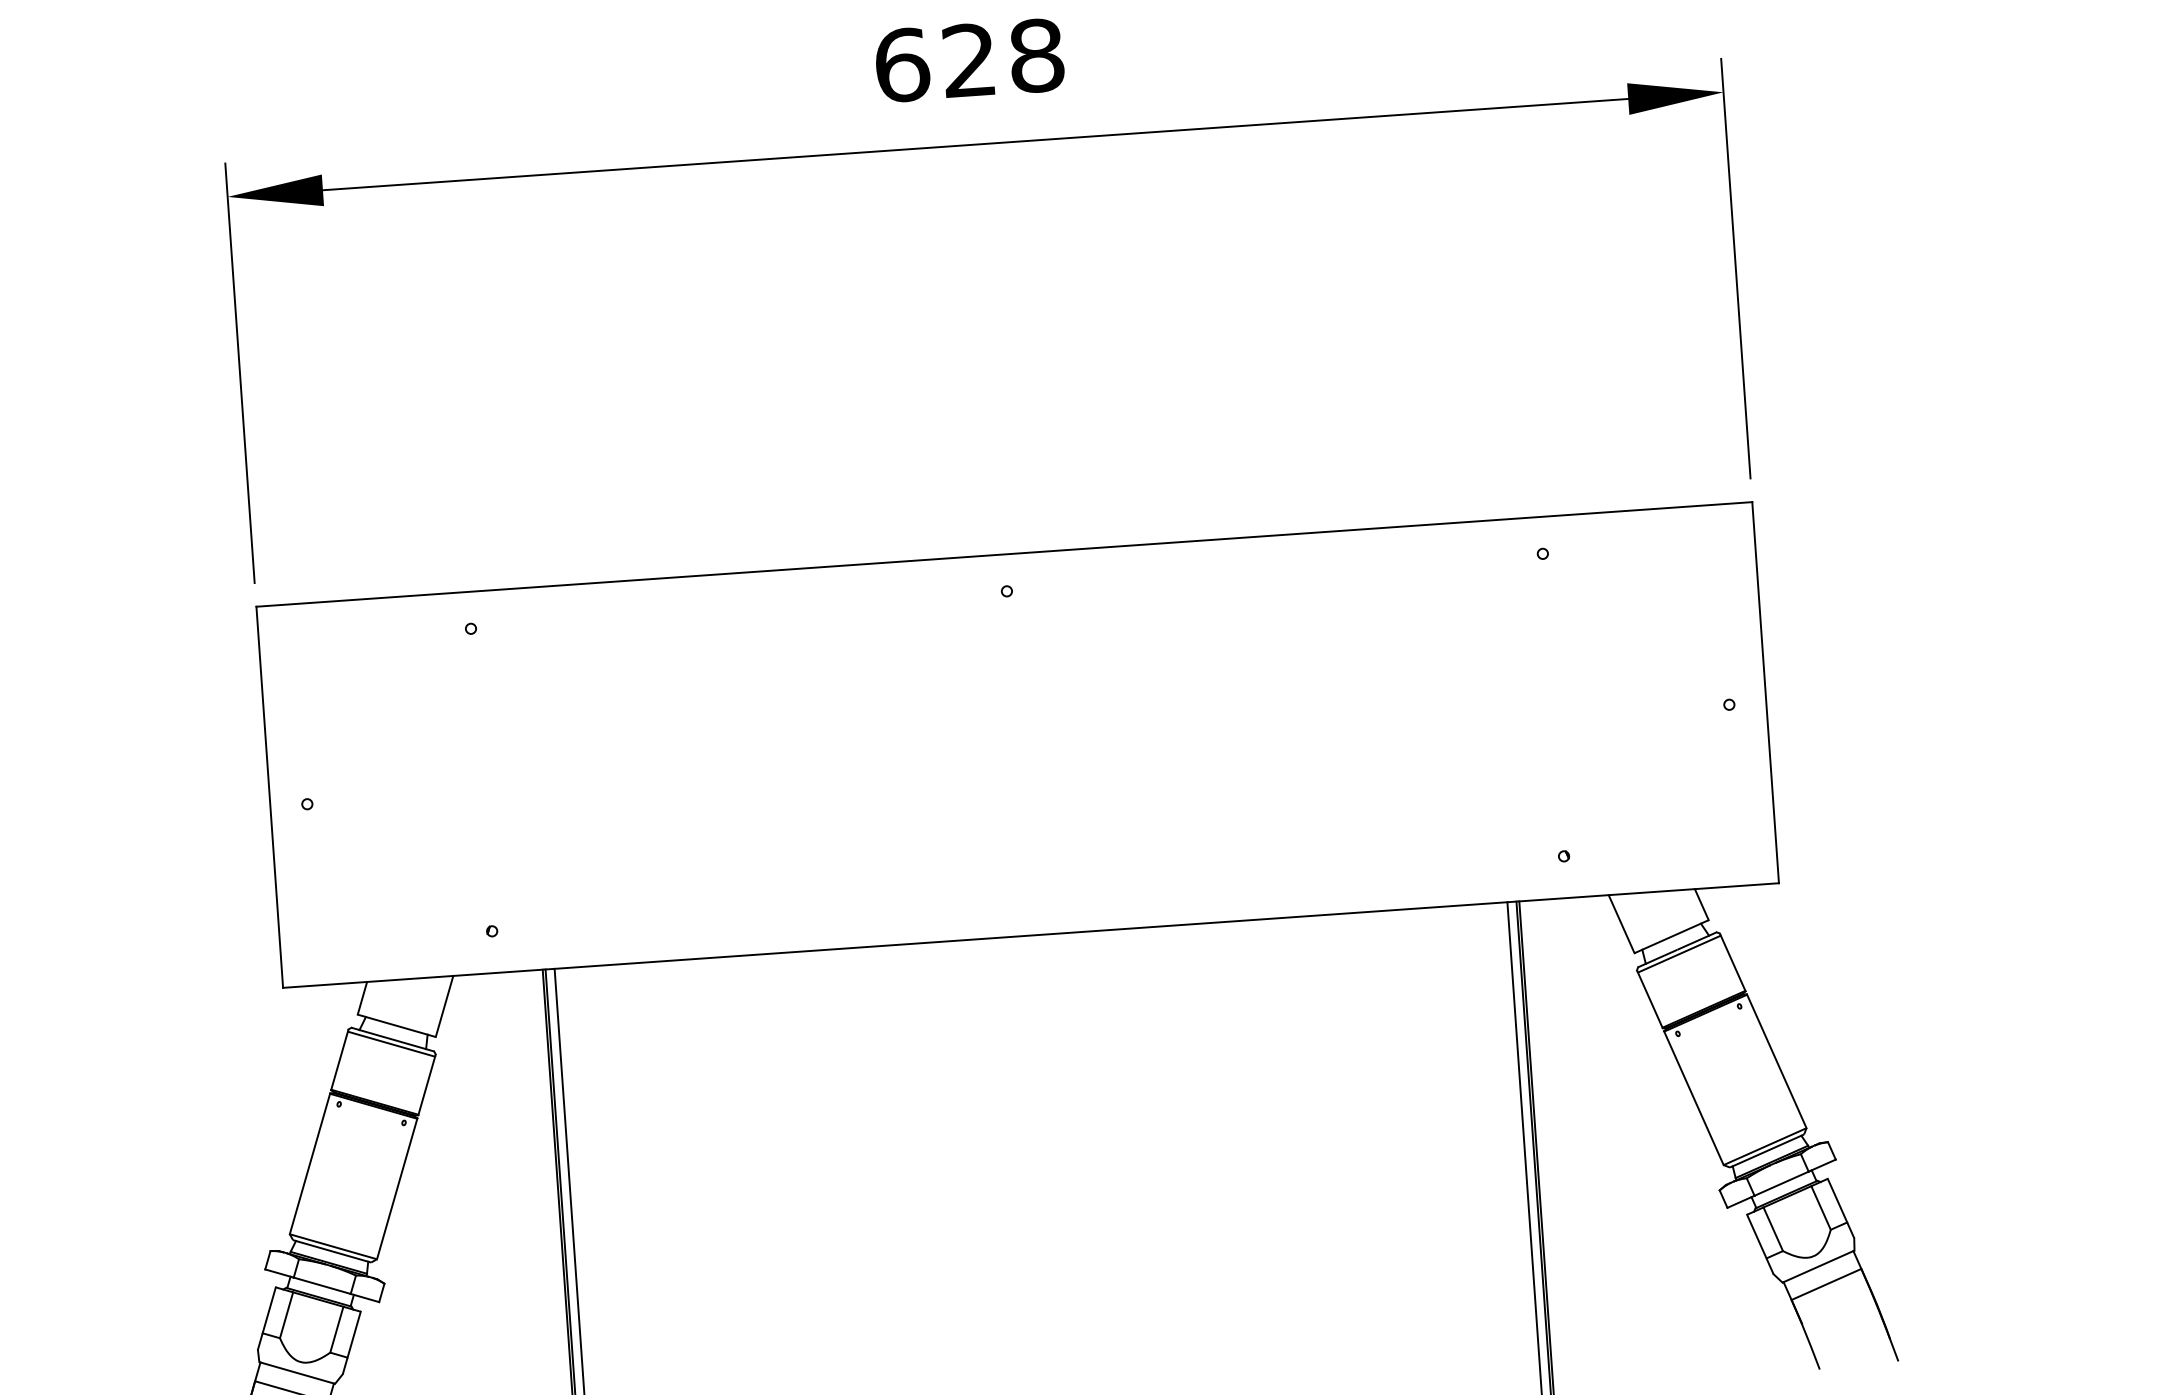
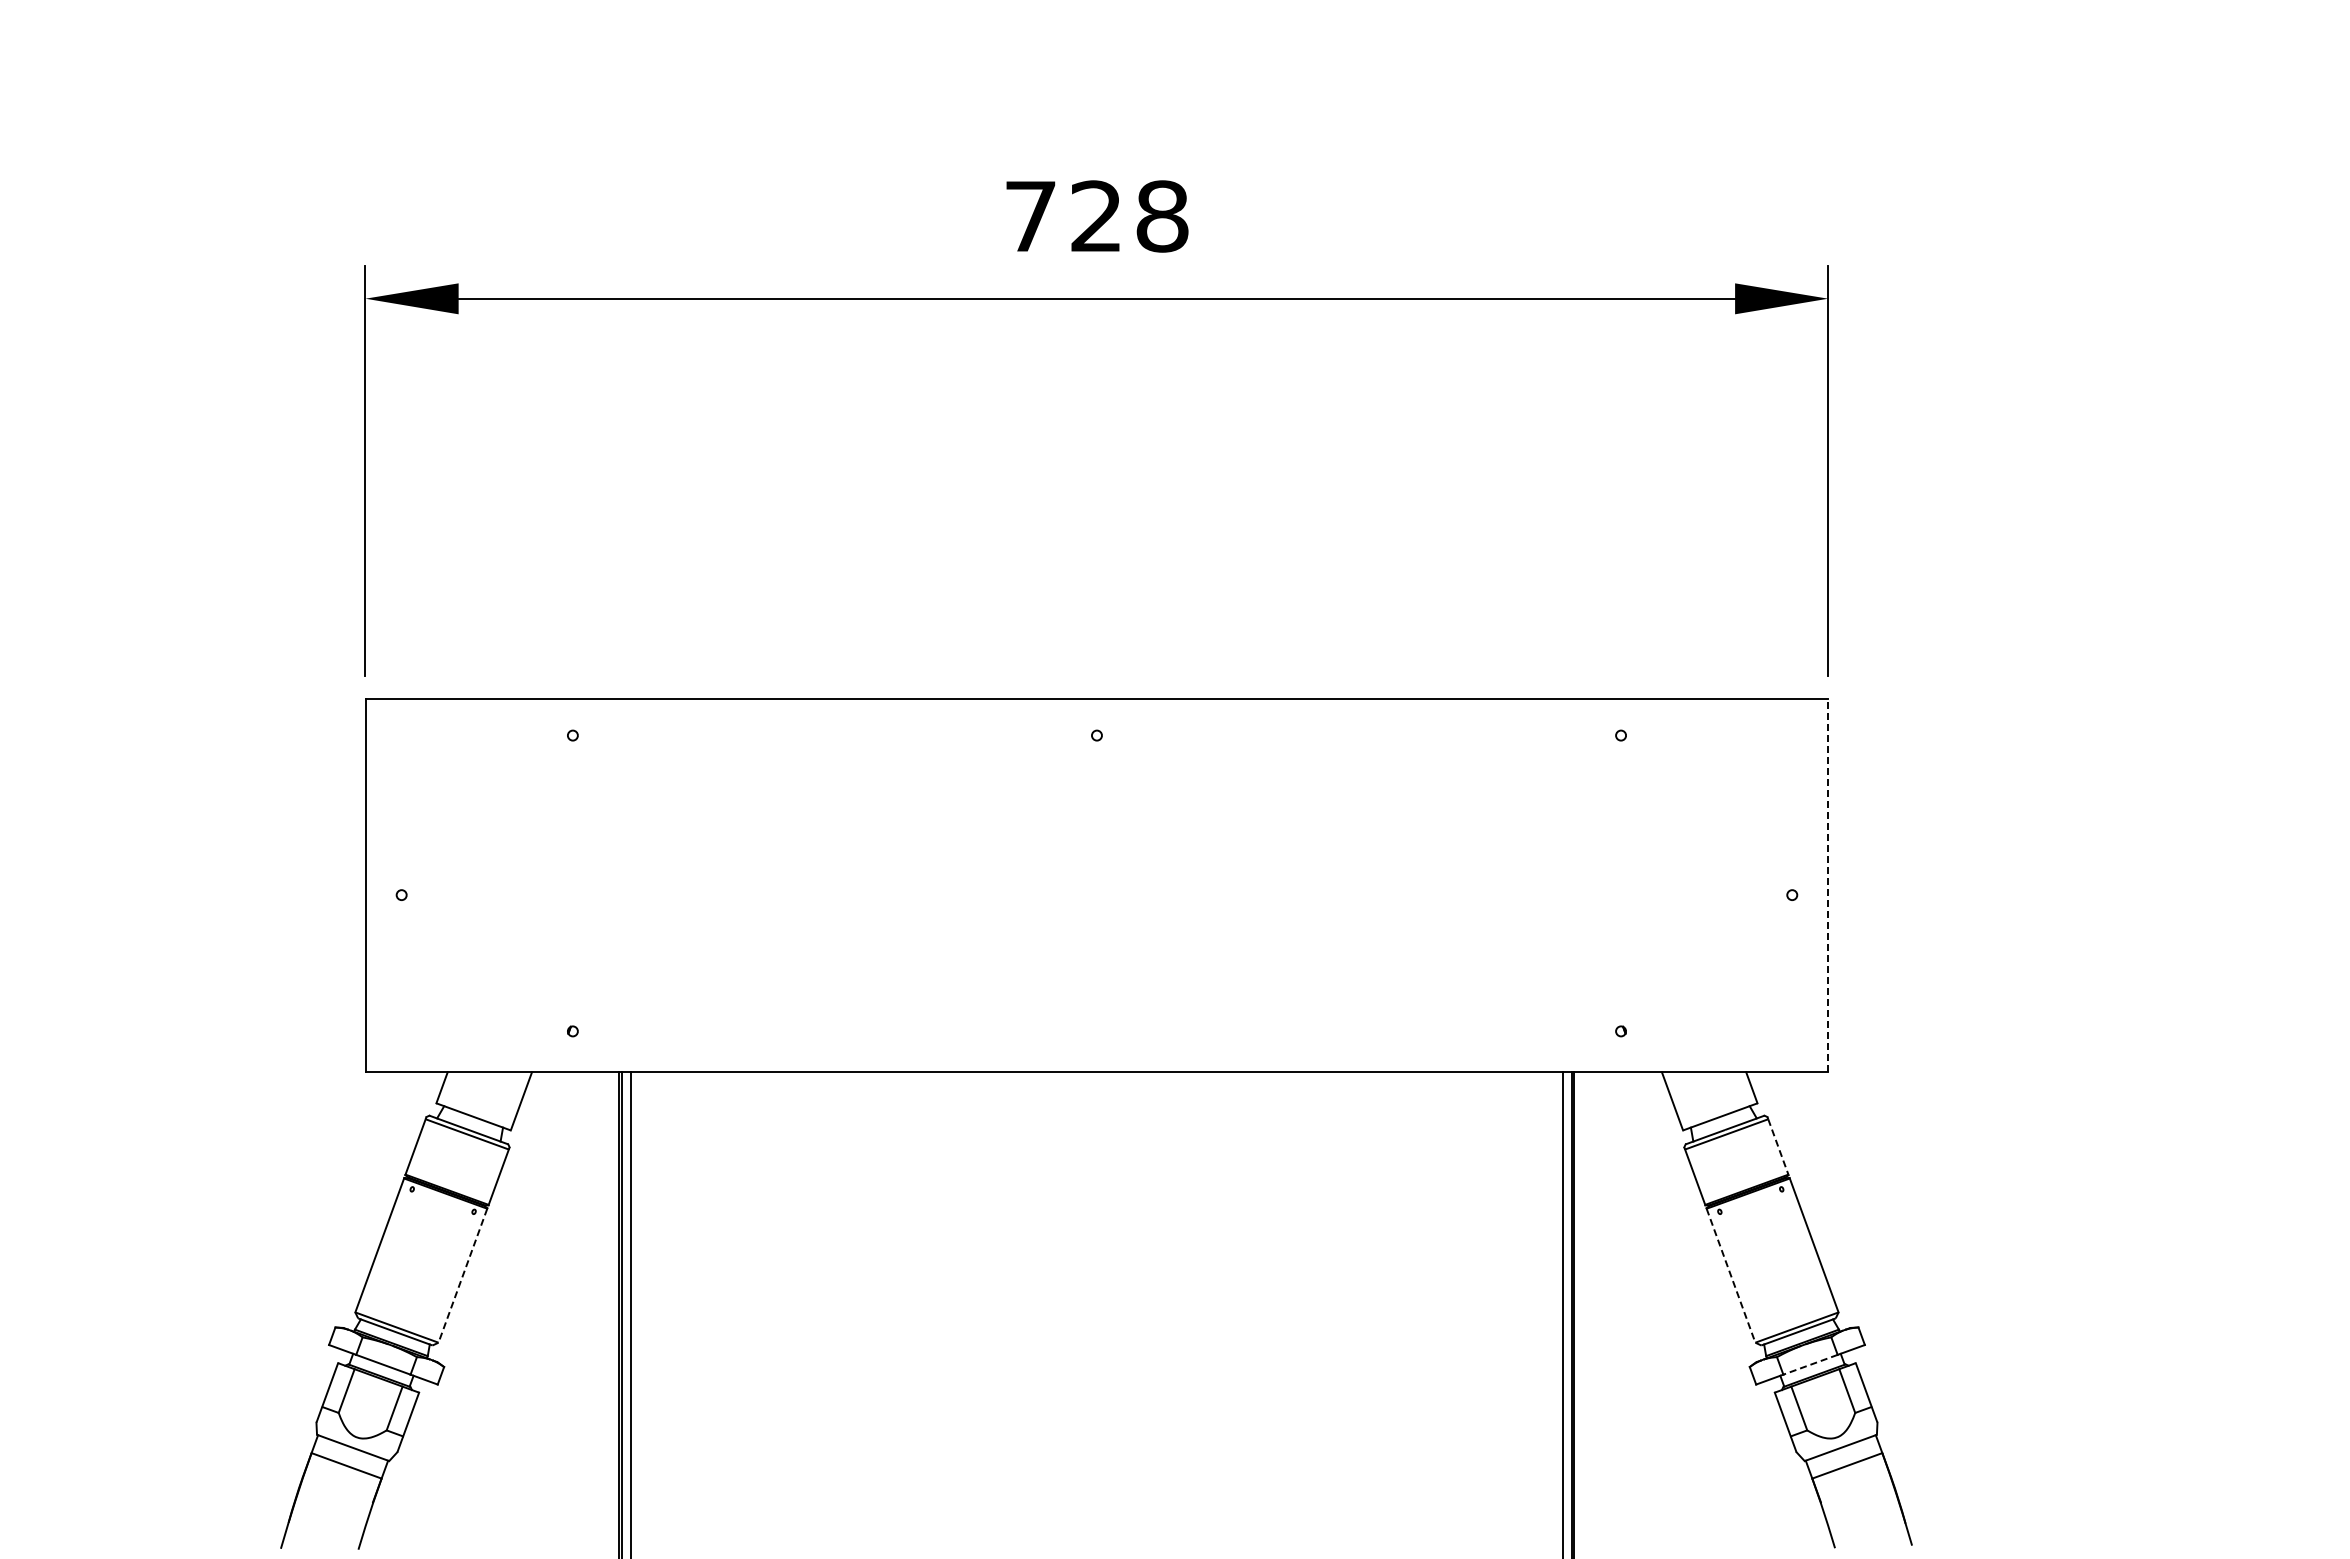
text: (902, 65) -> (1031, 216), 628 -> 728
line: (1765, 692) -> (1828, 885), solid -> dashed
line: (1733, 963) -> (1778, 1147), solid -> dashed
line: (1694, 1099) -> (1731, 1276), solid -> dashed
line: (1781, 1183) -> (1810, 1364), solid -> dashed
line: (396, 1189) -> (462, 1276), solid -> dashed

